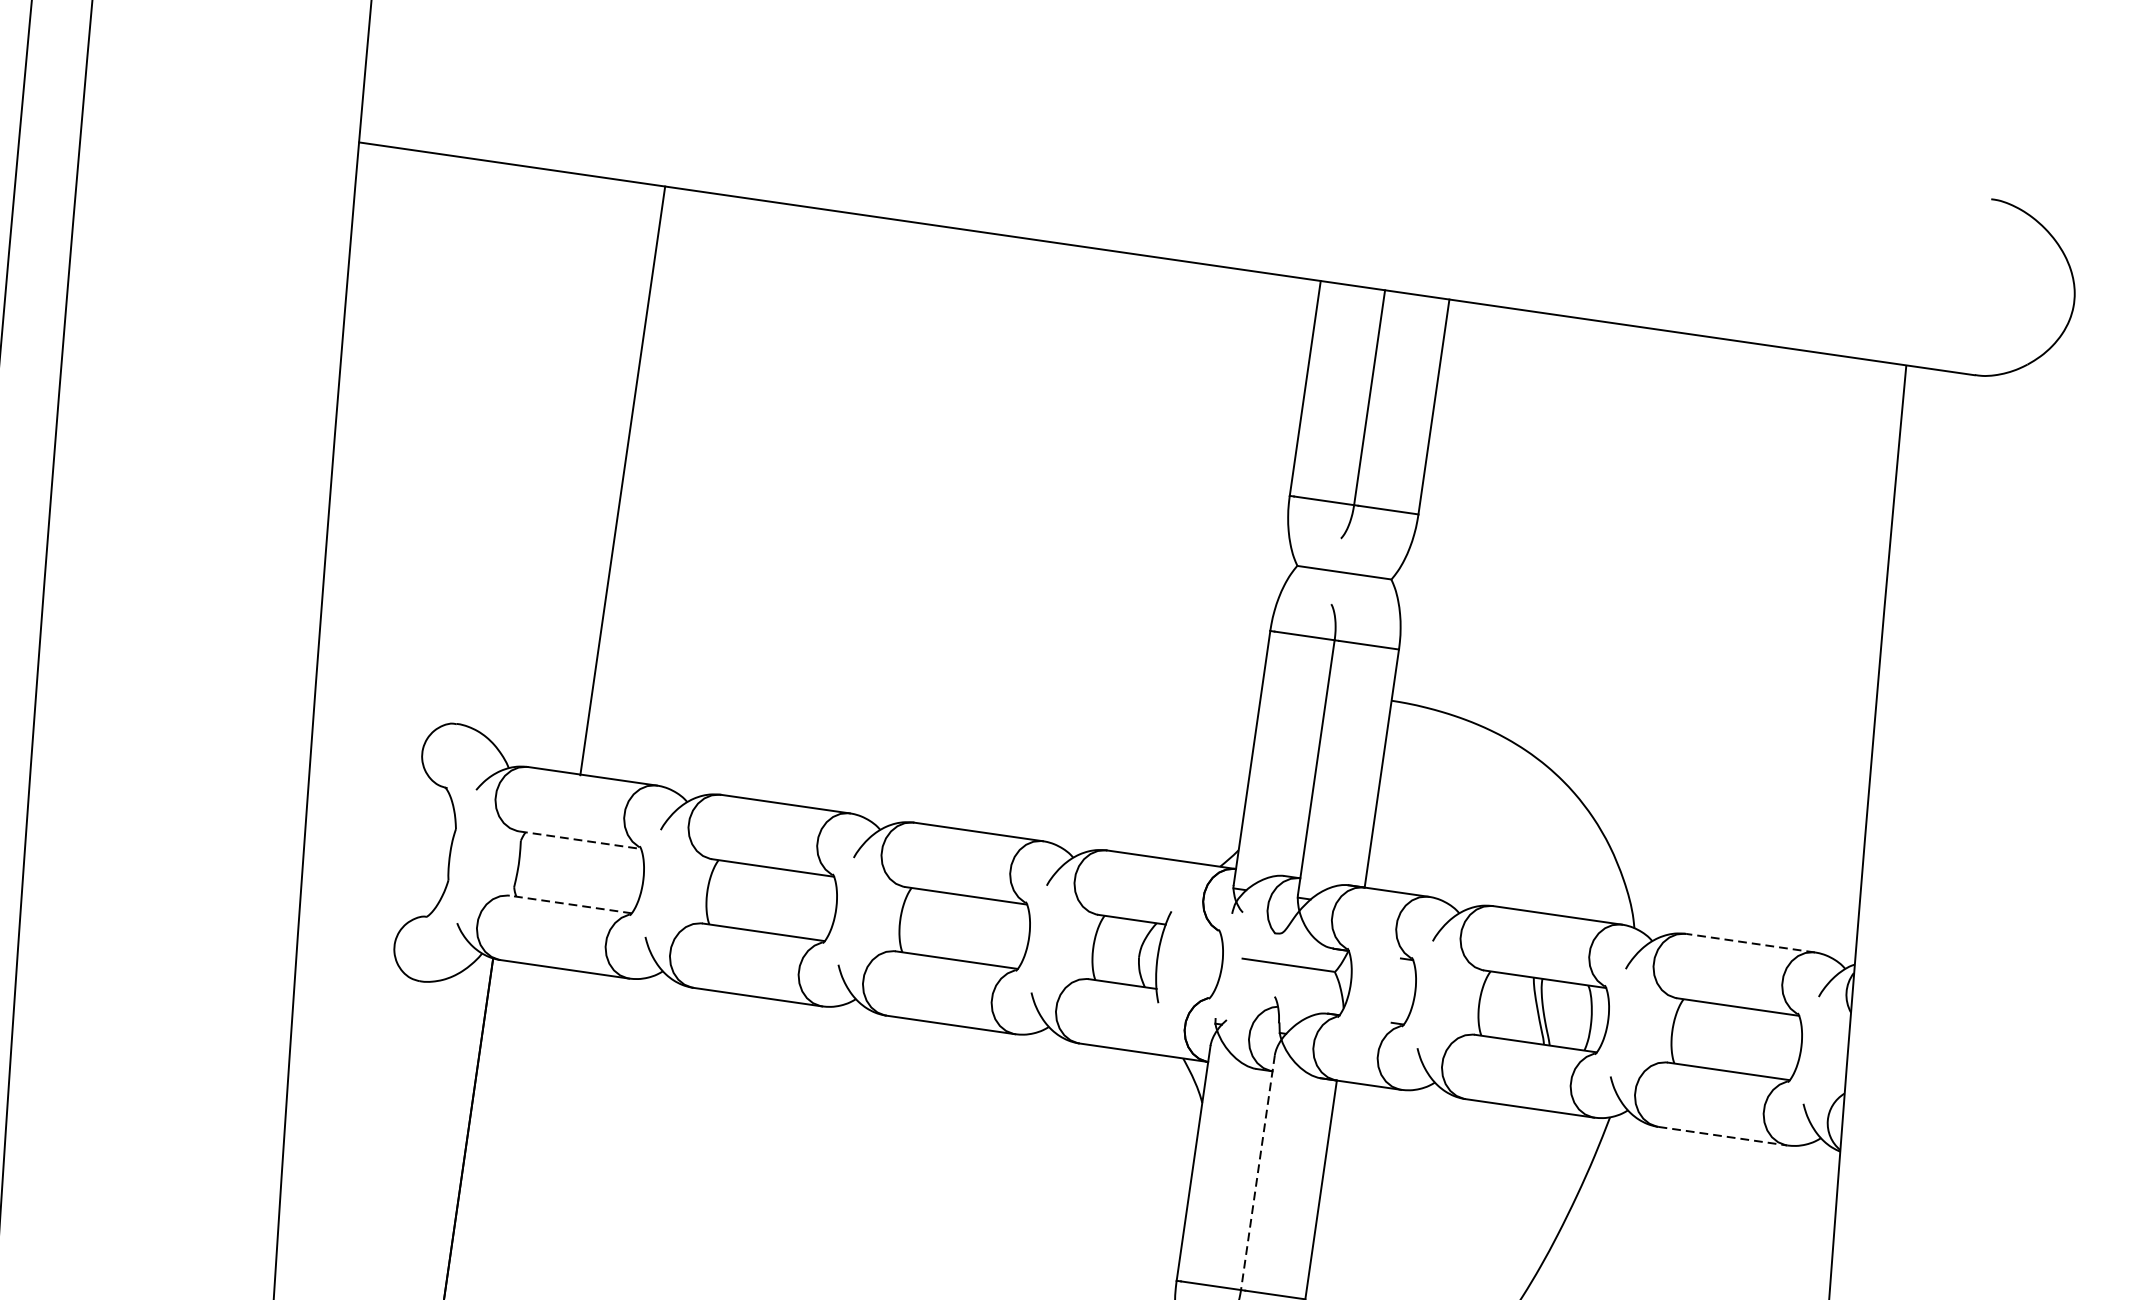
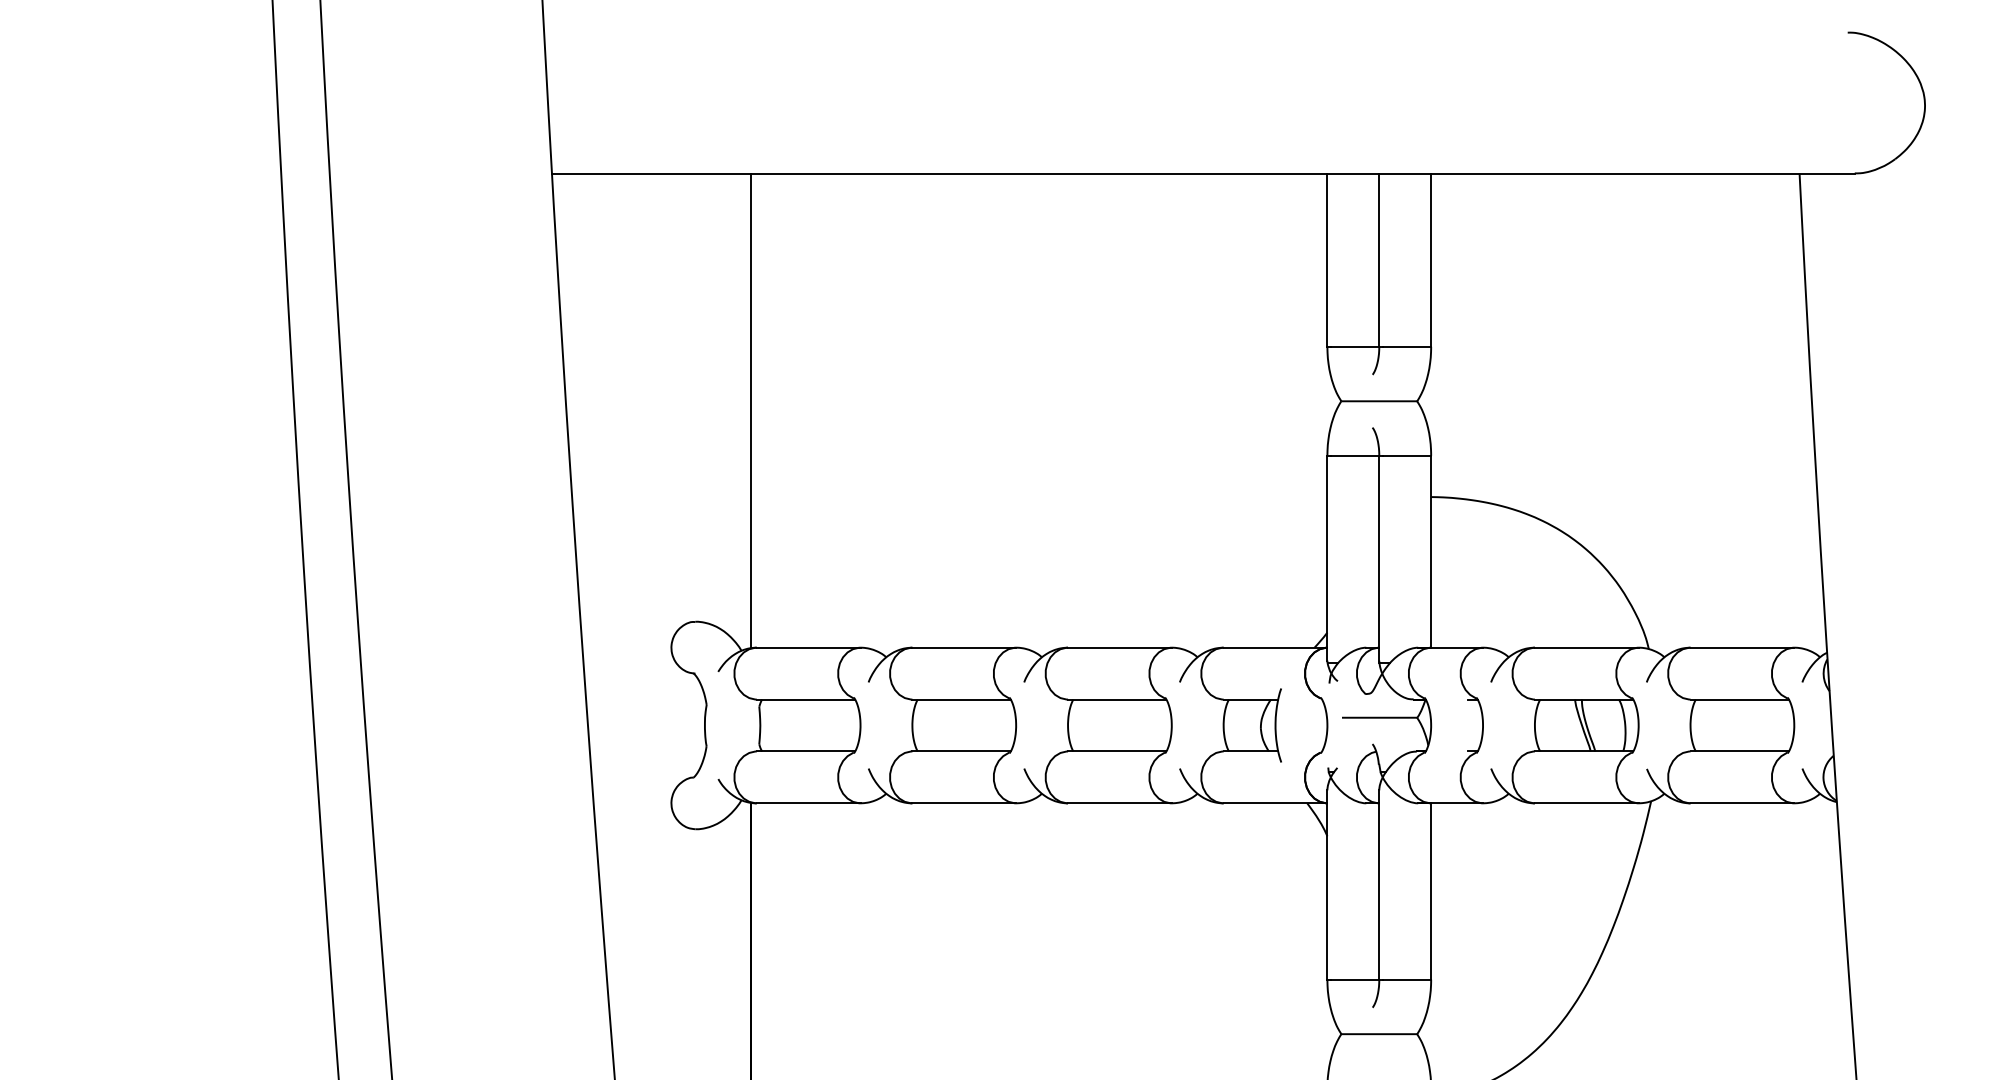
line: (622, 480) -> (750, 410), moved
line: (580, 840) -> (806, 699), dashed -> solid
line: (570, 904) -> (805, 751), dashed -> solid
line: (1750, 942) -> (1742, 647), dashed -> solid
line: (1722, 1136) -> (1742, 803), dashed -> solid
line: (1258, 1173) -> (1379, 885), dashed -> solid

